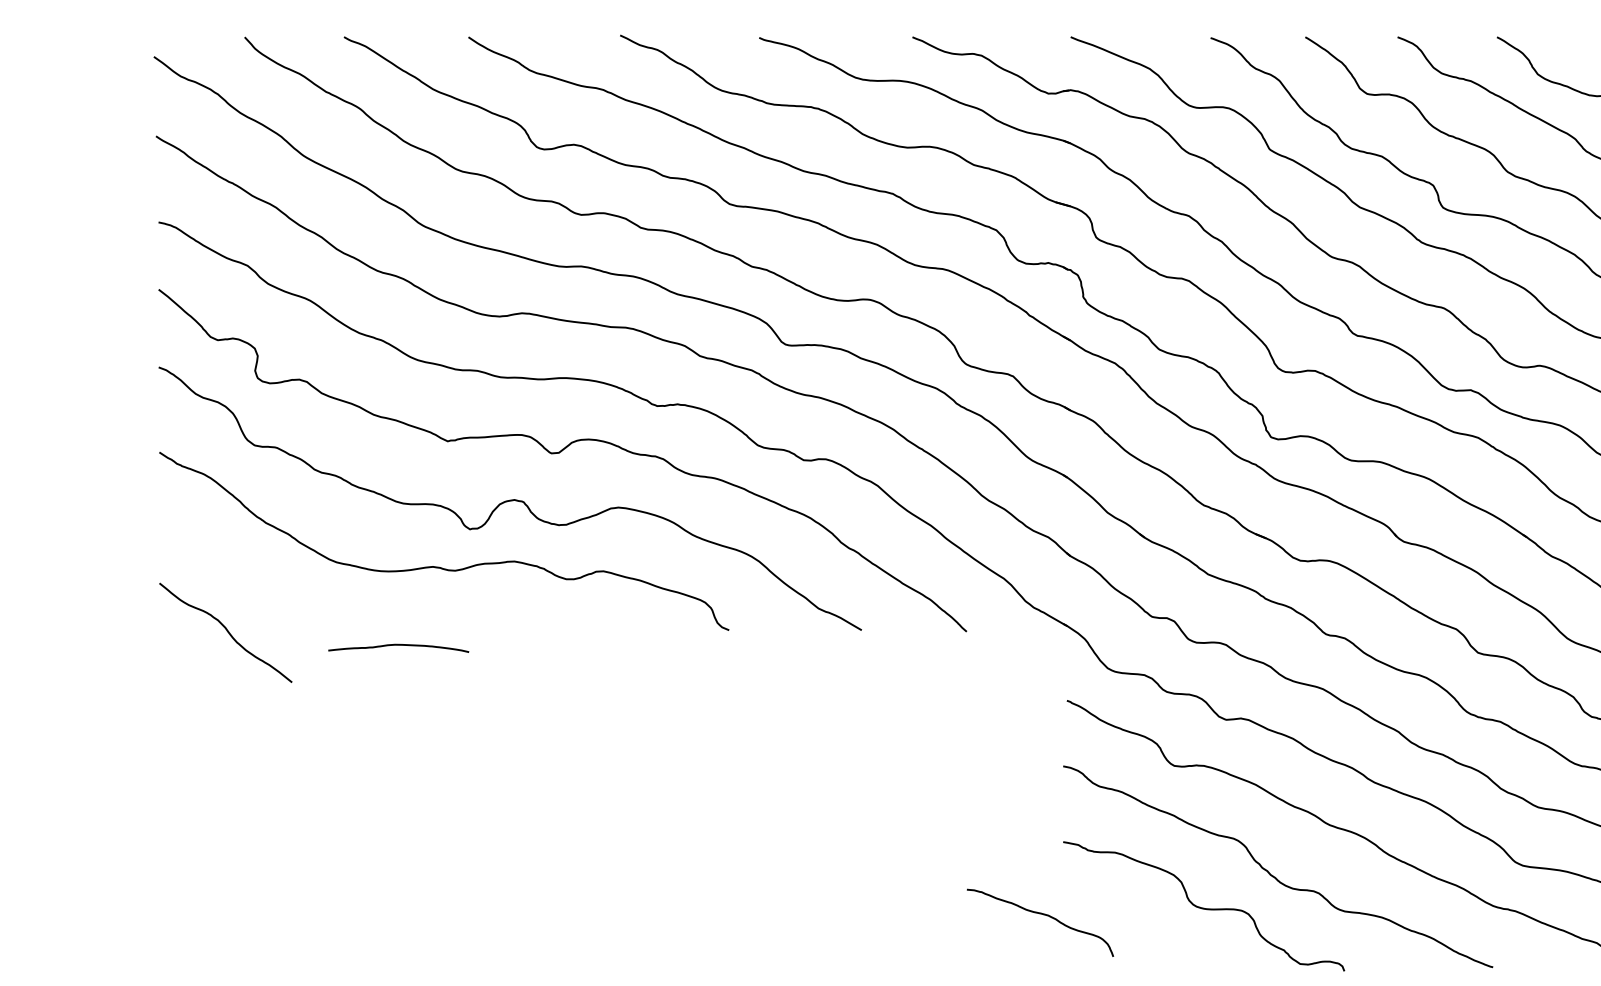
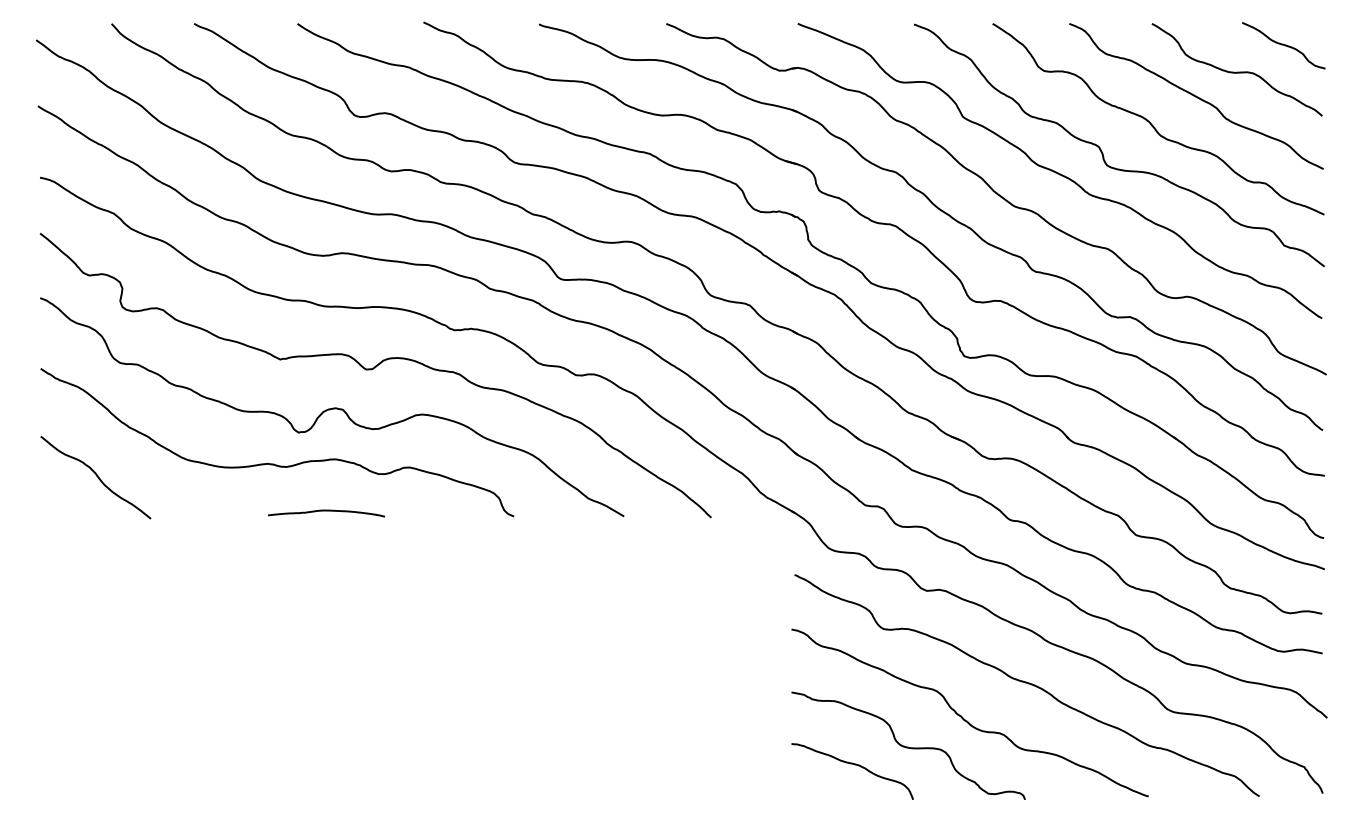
curve: (226, 631) -> (96, 476), moved
curve: (398, 645) -> (326, 511), moved
curve: (1042, 915) -> (854, 765), moved

